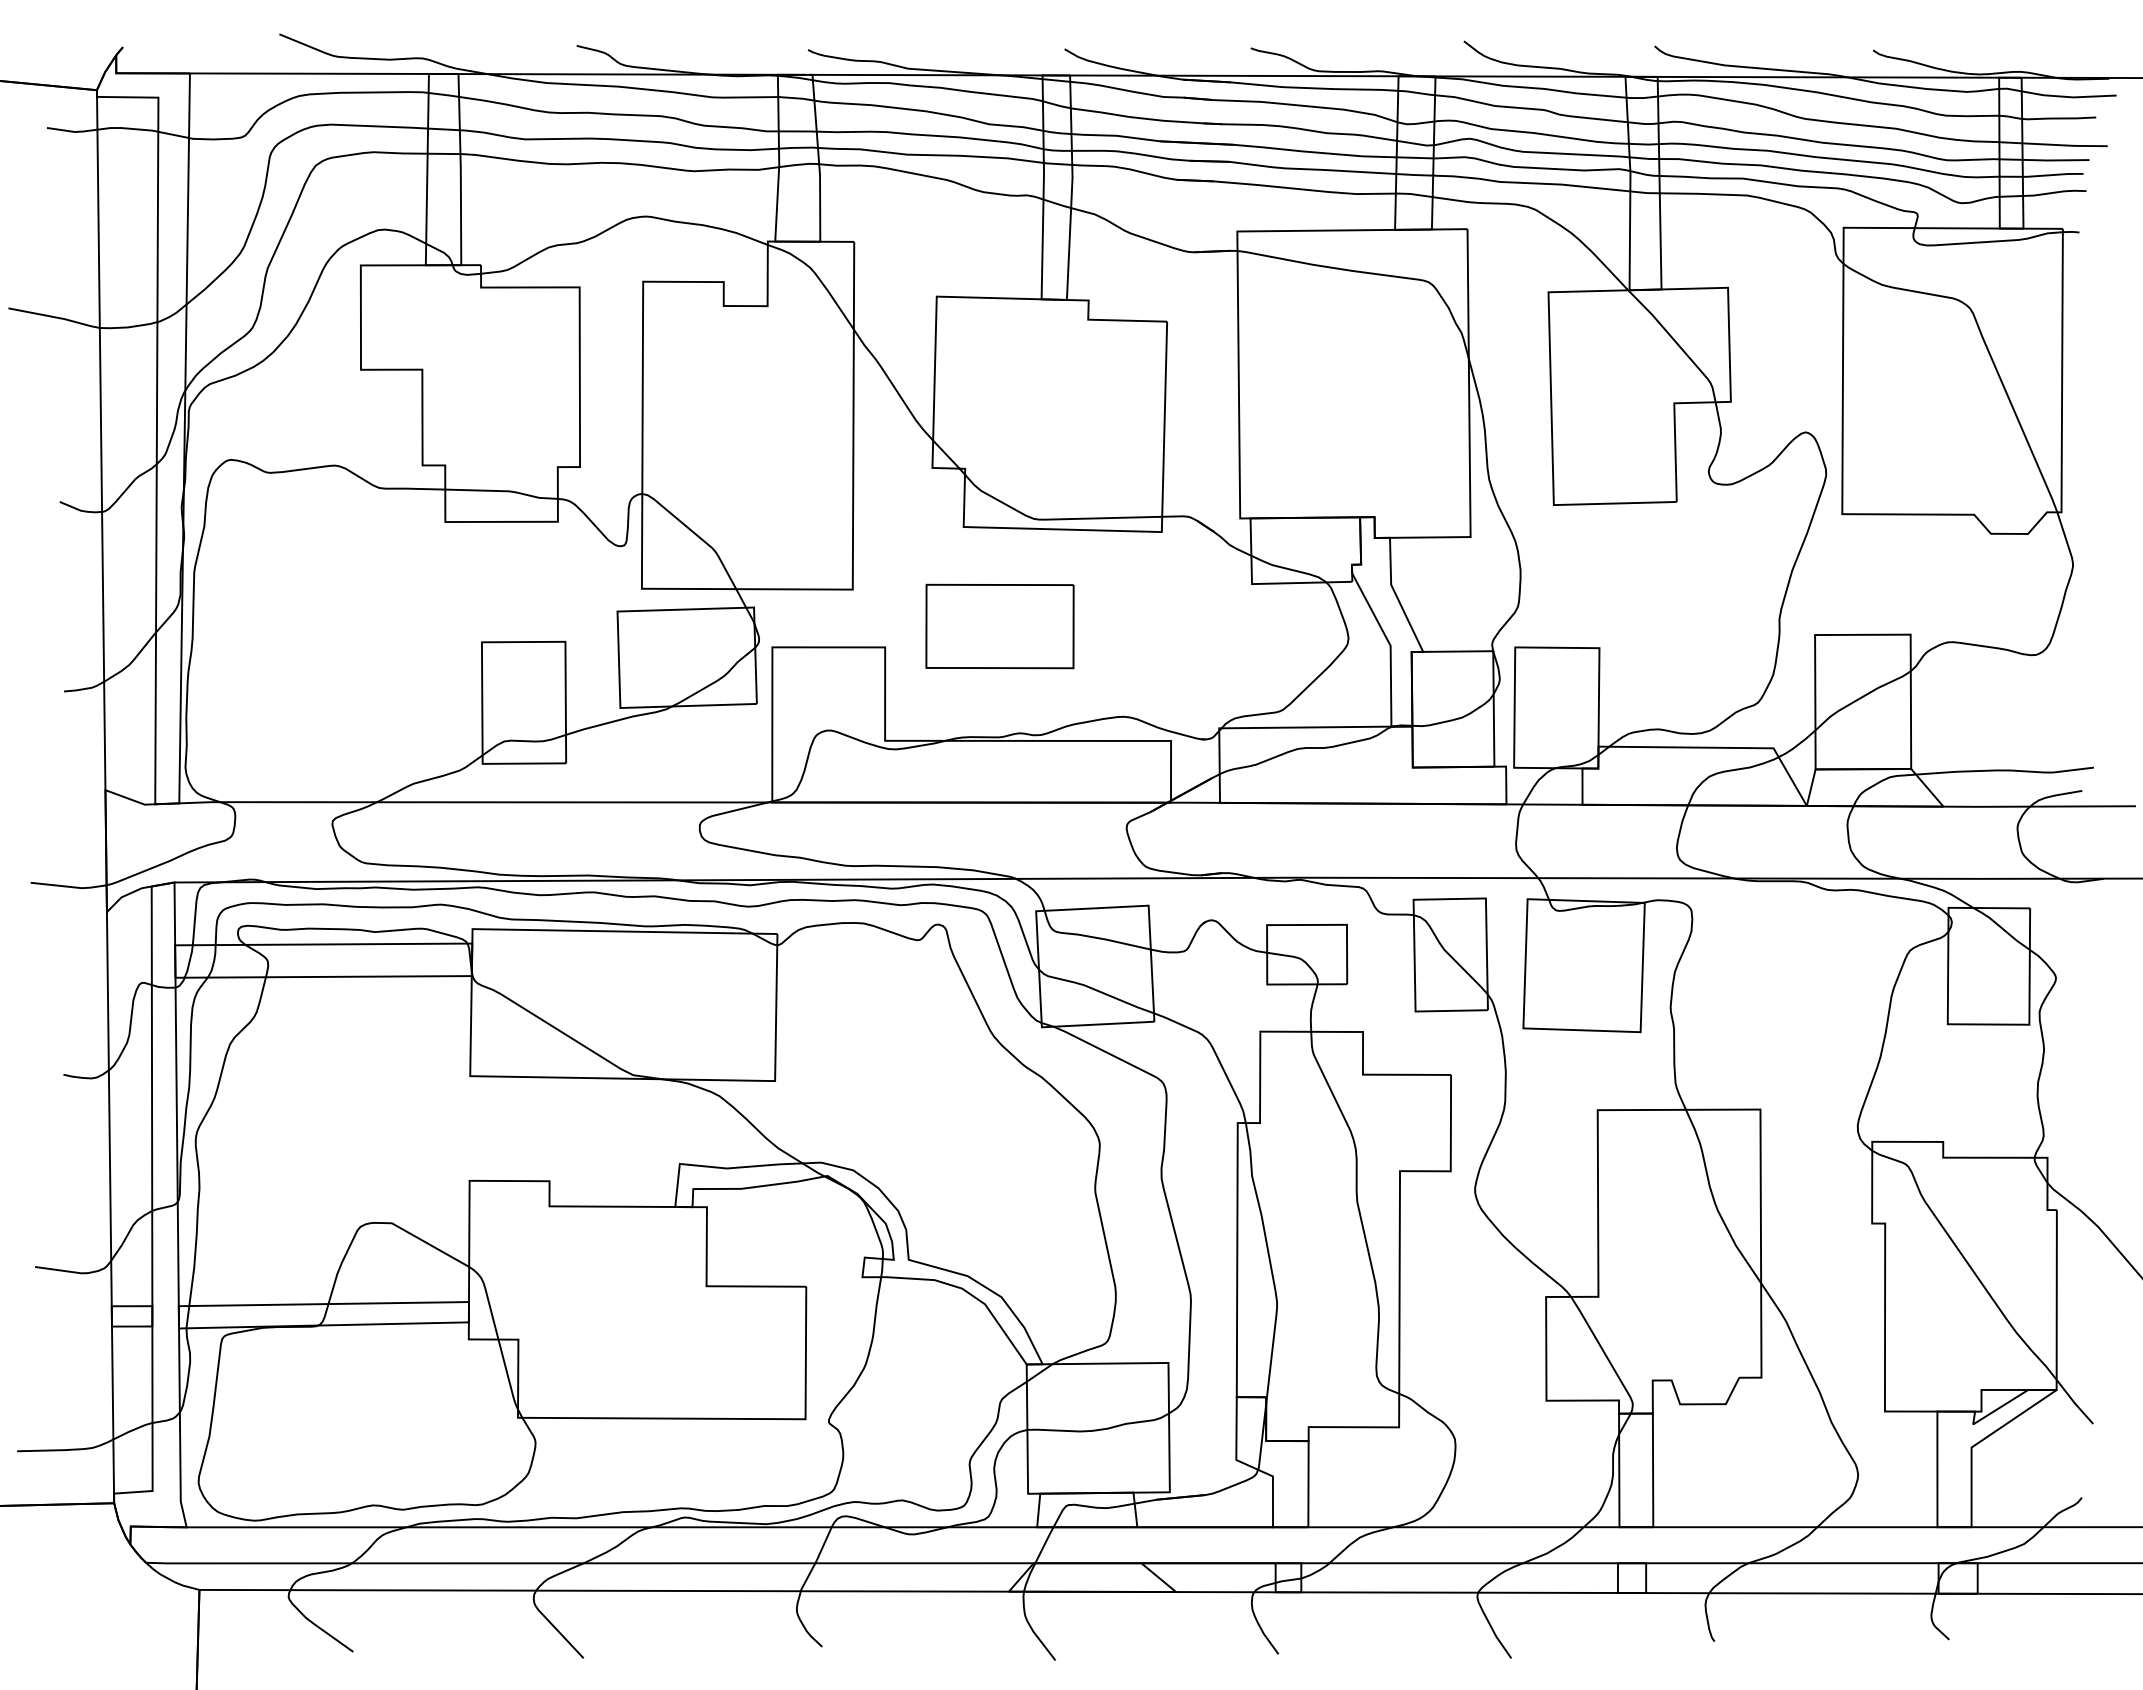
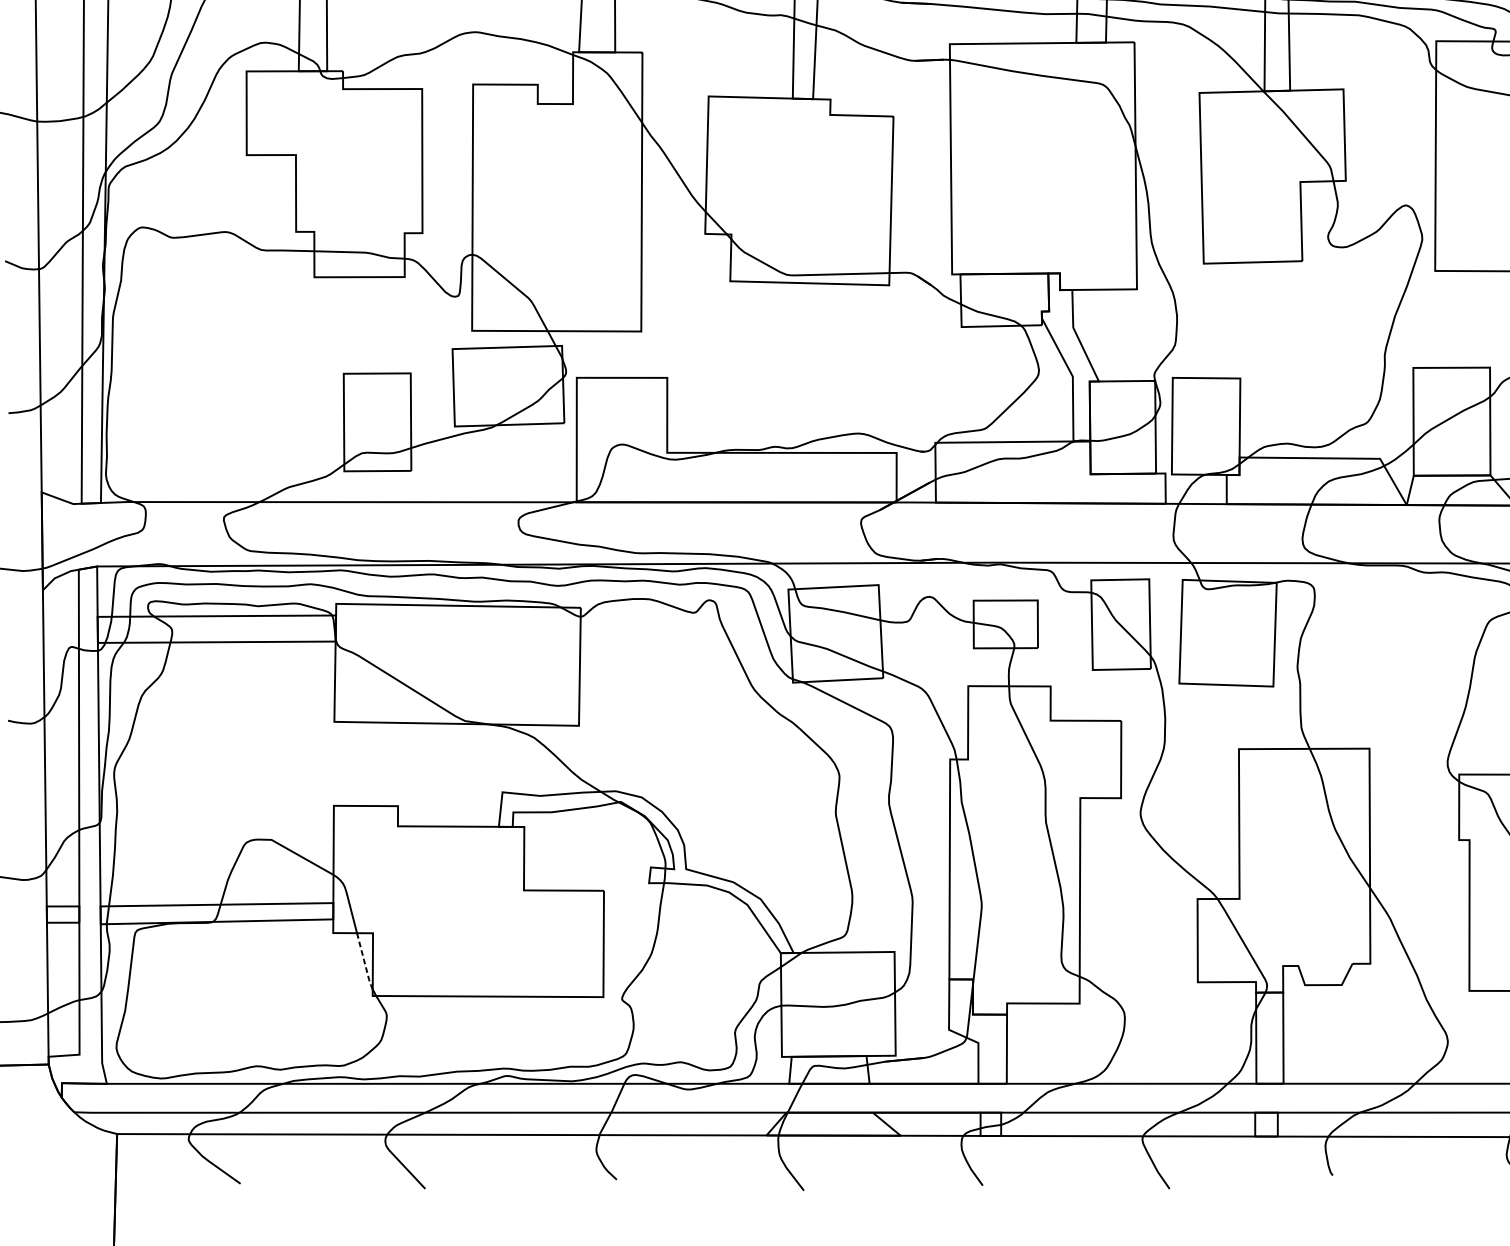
part: (999, 626) -> (759, 361), removed
line: (508, 1376) -> (365, 962), solid -> dashed

